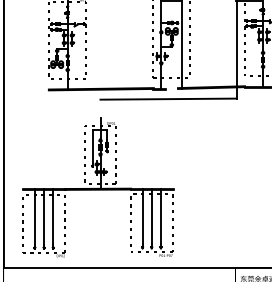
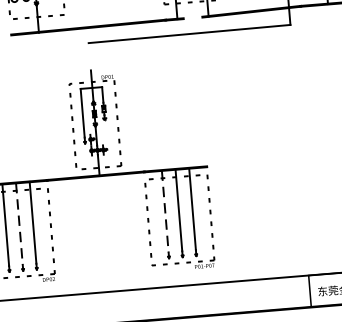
line: (142, 216) -> (165, 211), solid -> dashed
line: (44, 217) -> (20, 224), solid -> dashed

